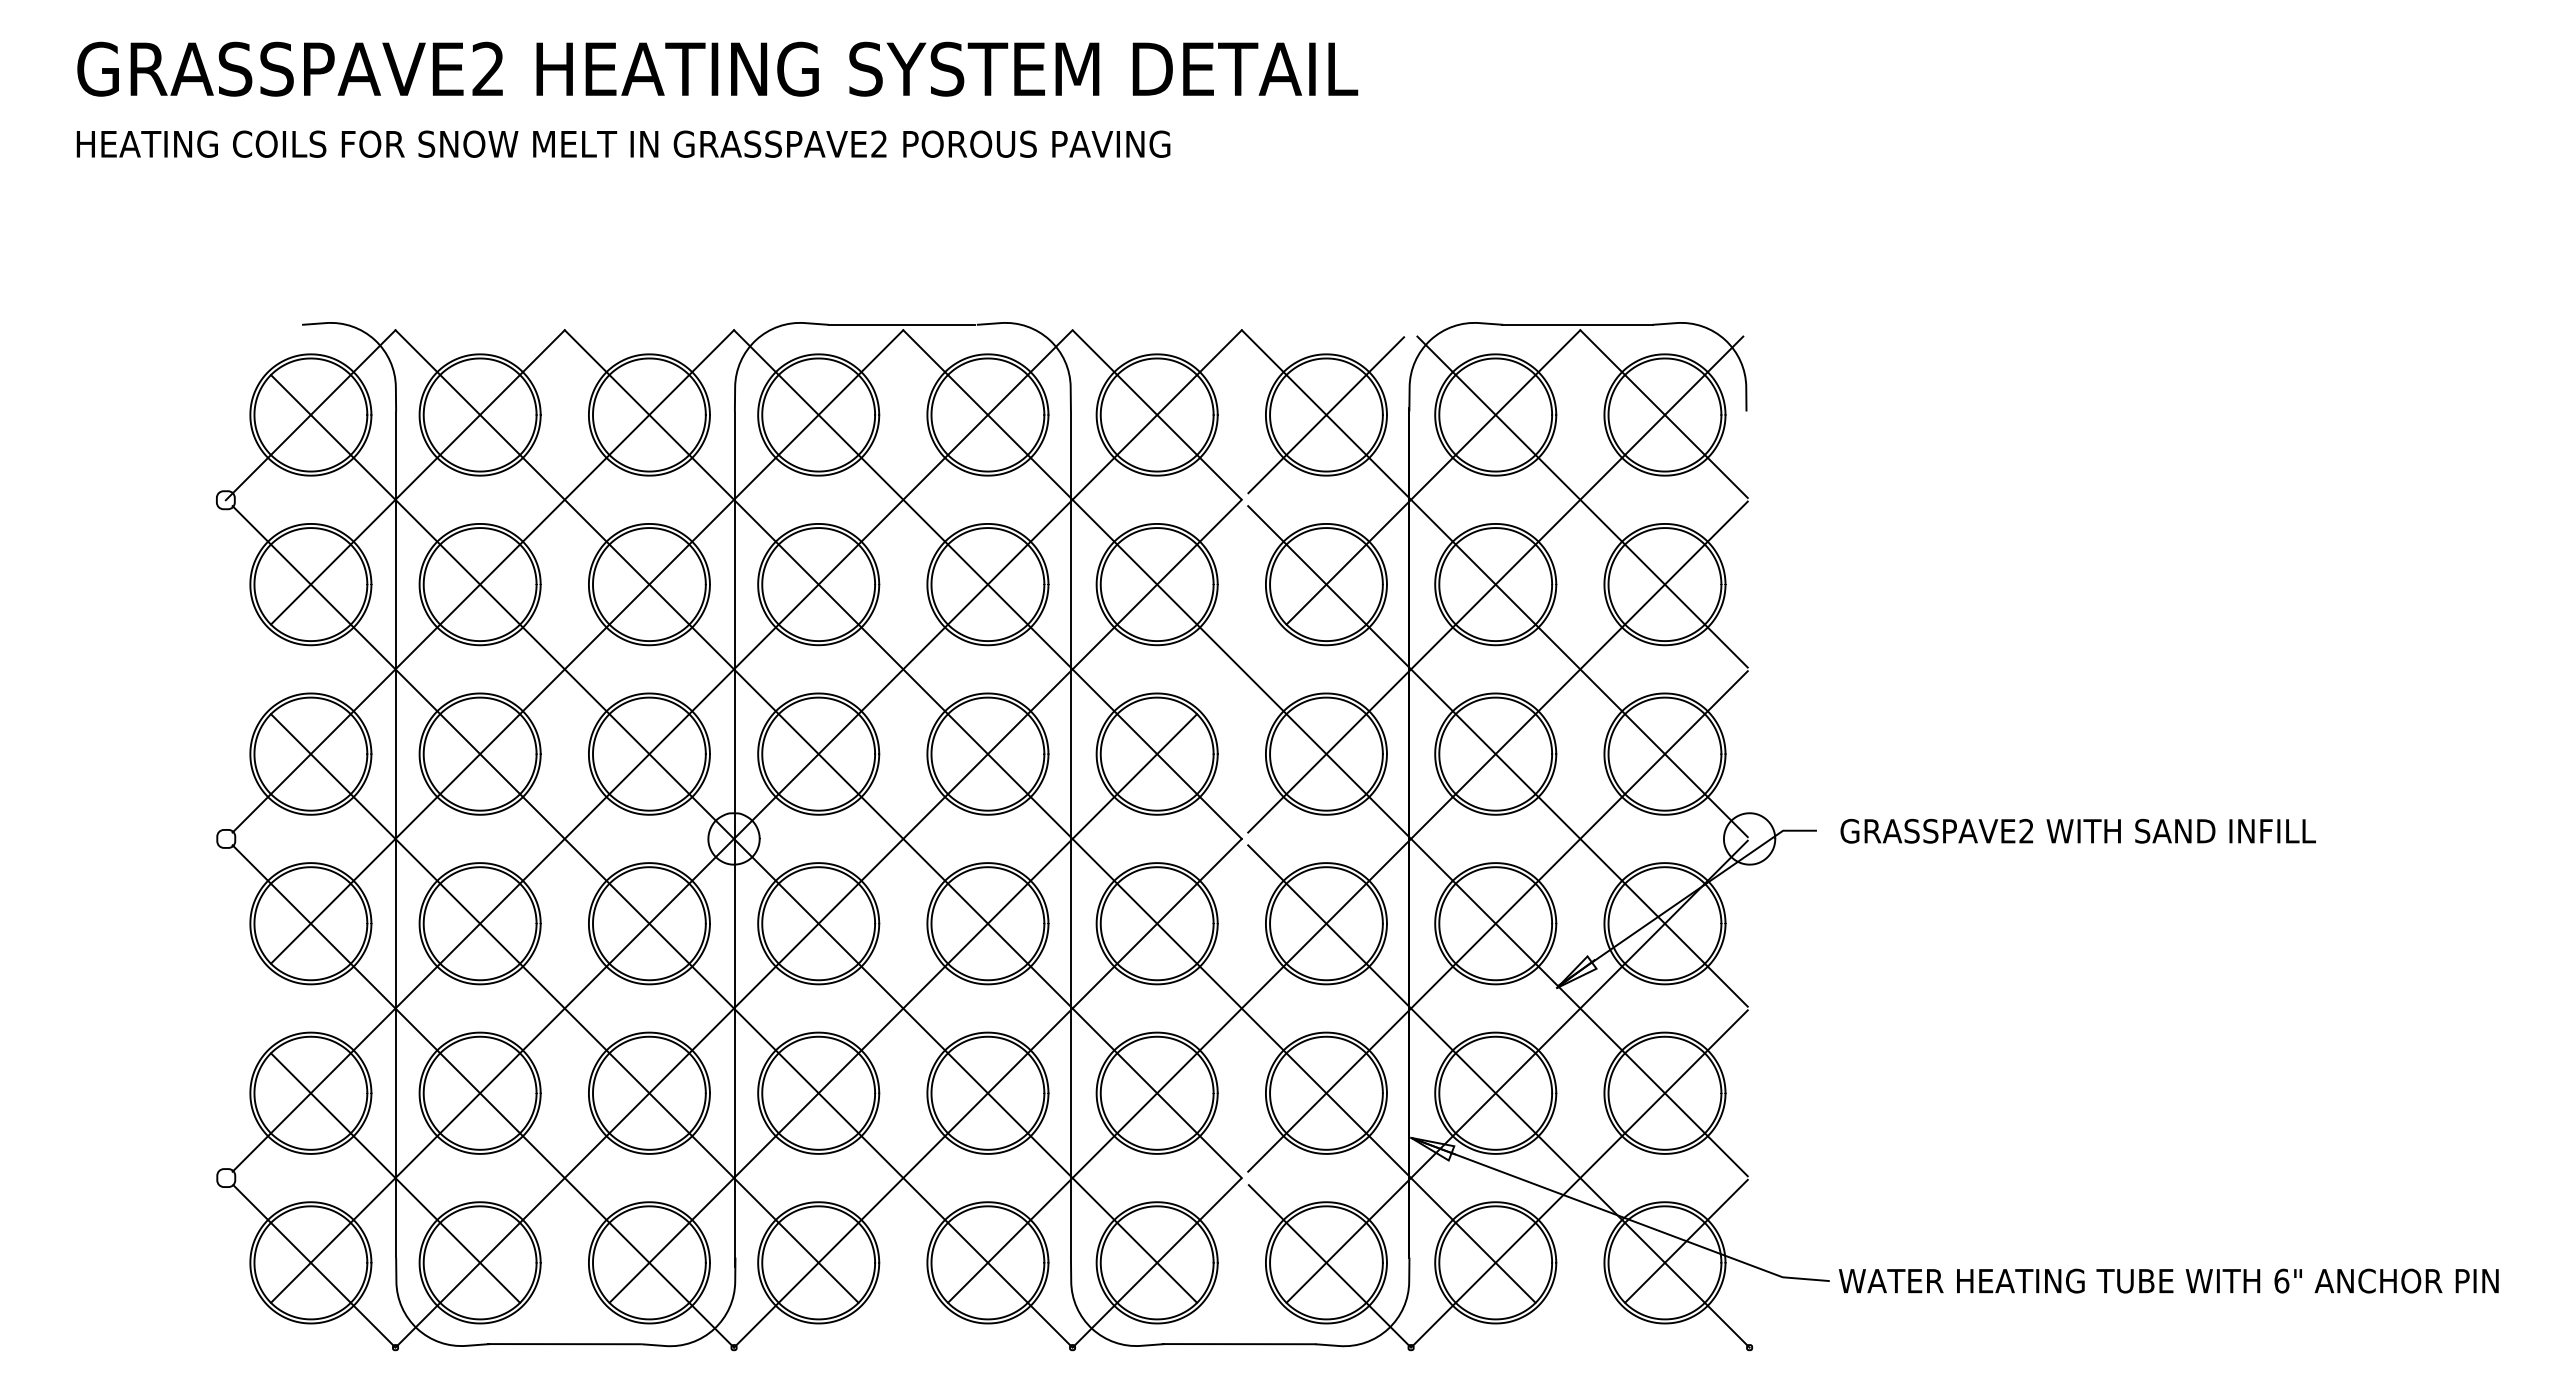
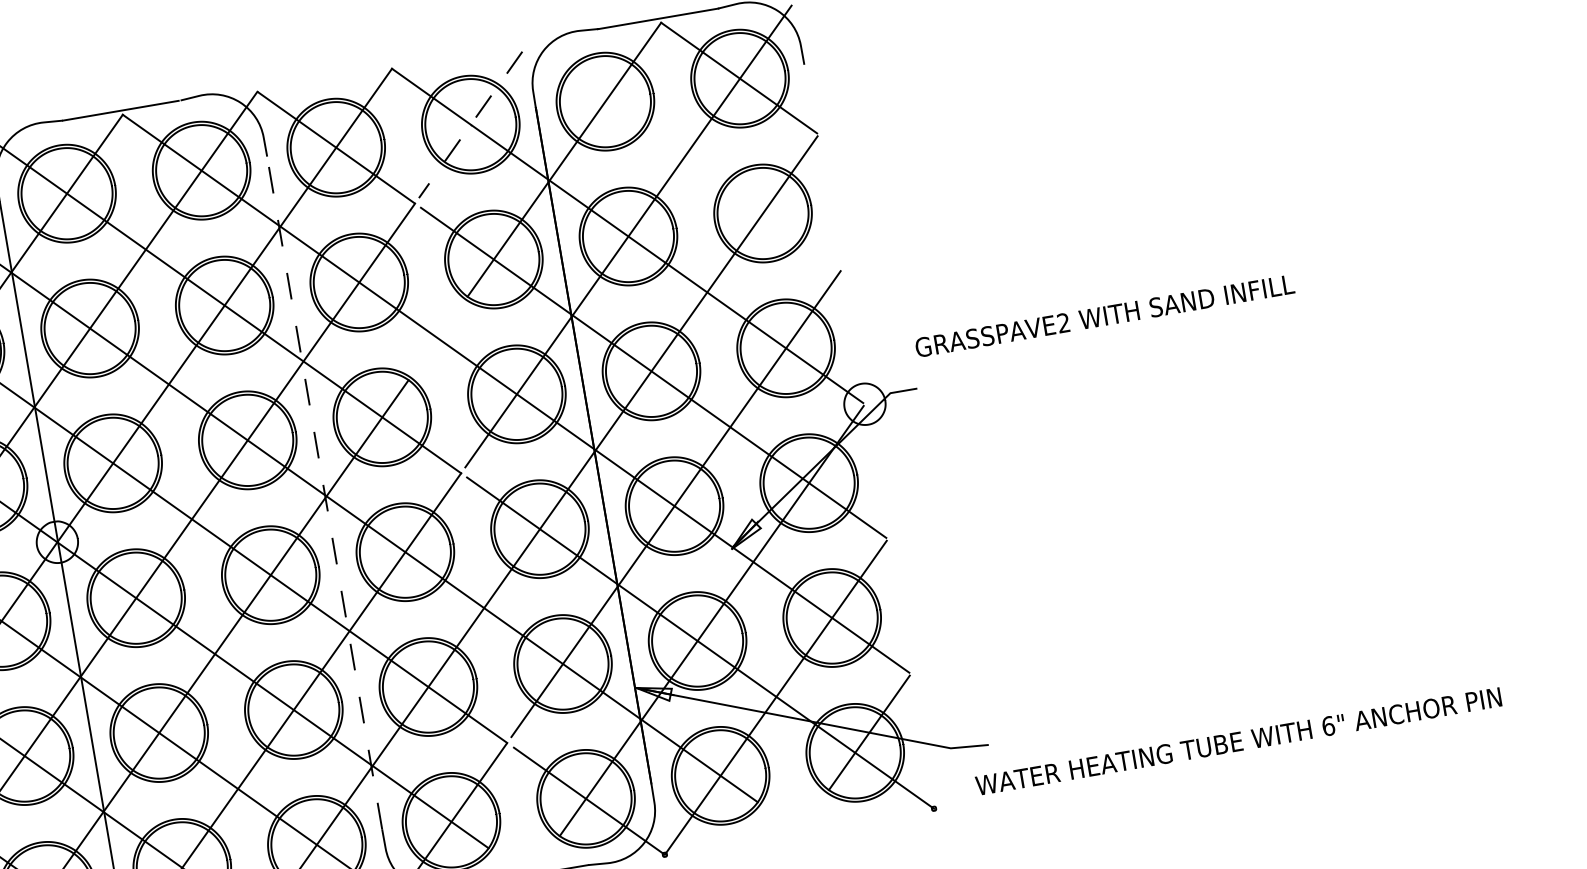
line: (1326, 415) -> (470, 125), solid -> dashed
line: (1582, 501) -> (686, 158), removed
text: (2077, 830) -> (1104, 315), moved
line: (1070, 834) -> (324, 493), solid -> dashed
text: (2168, 1280) -> (1238, 741), moved

